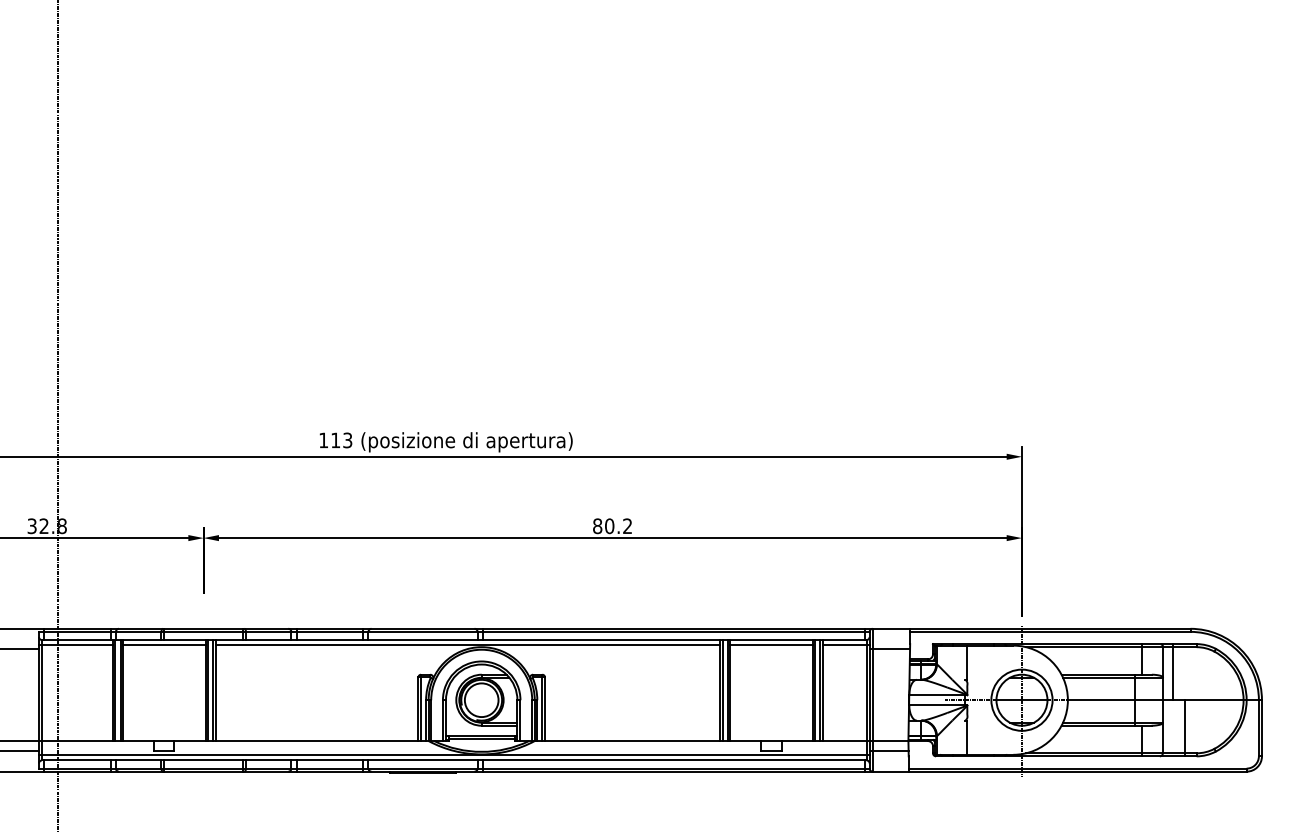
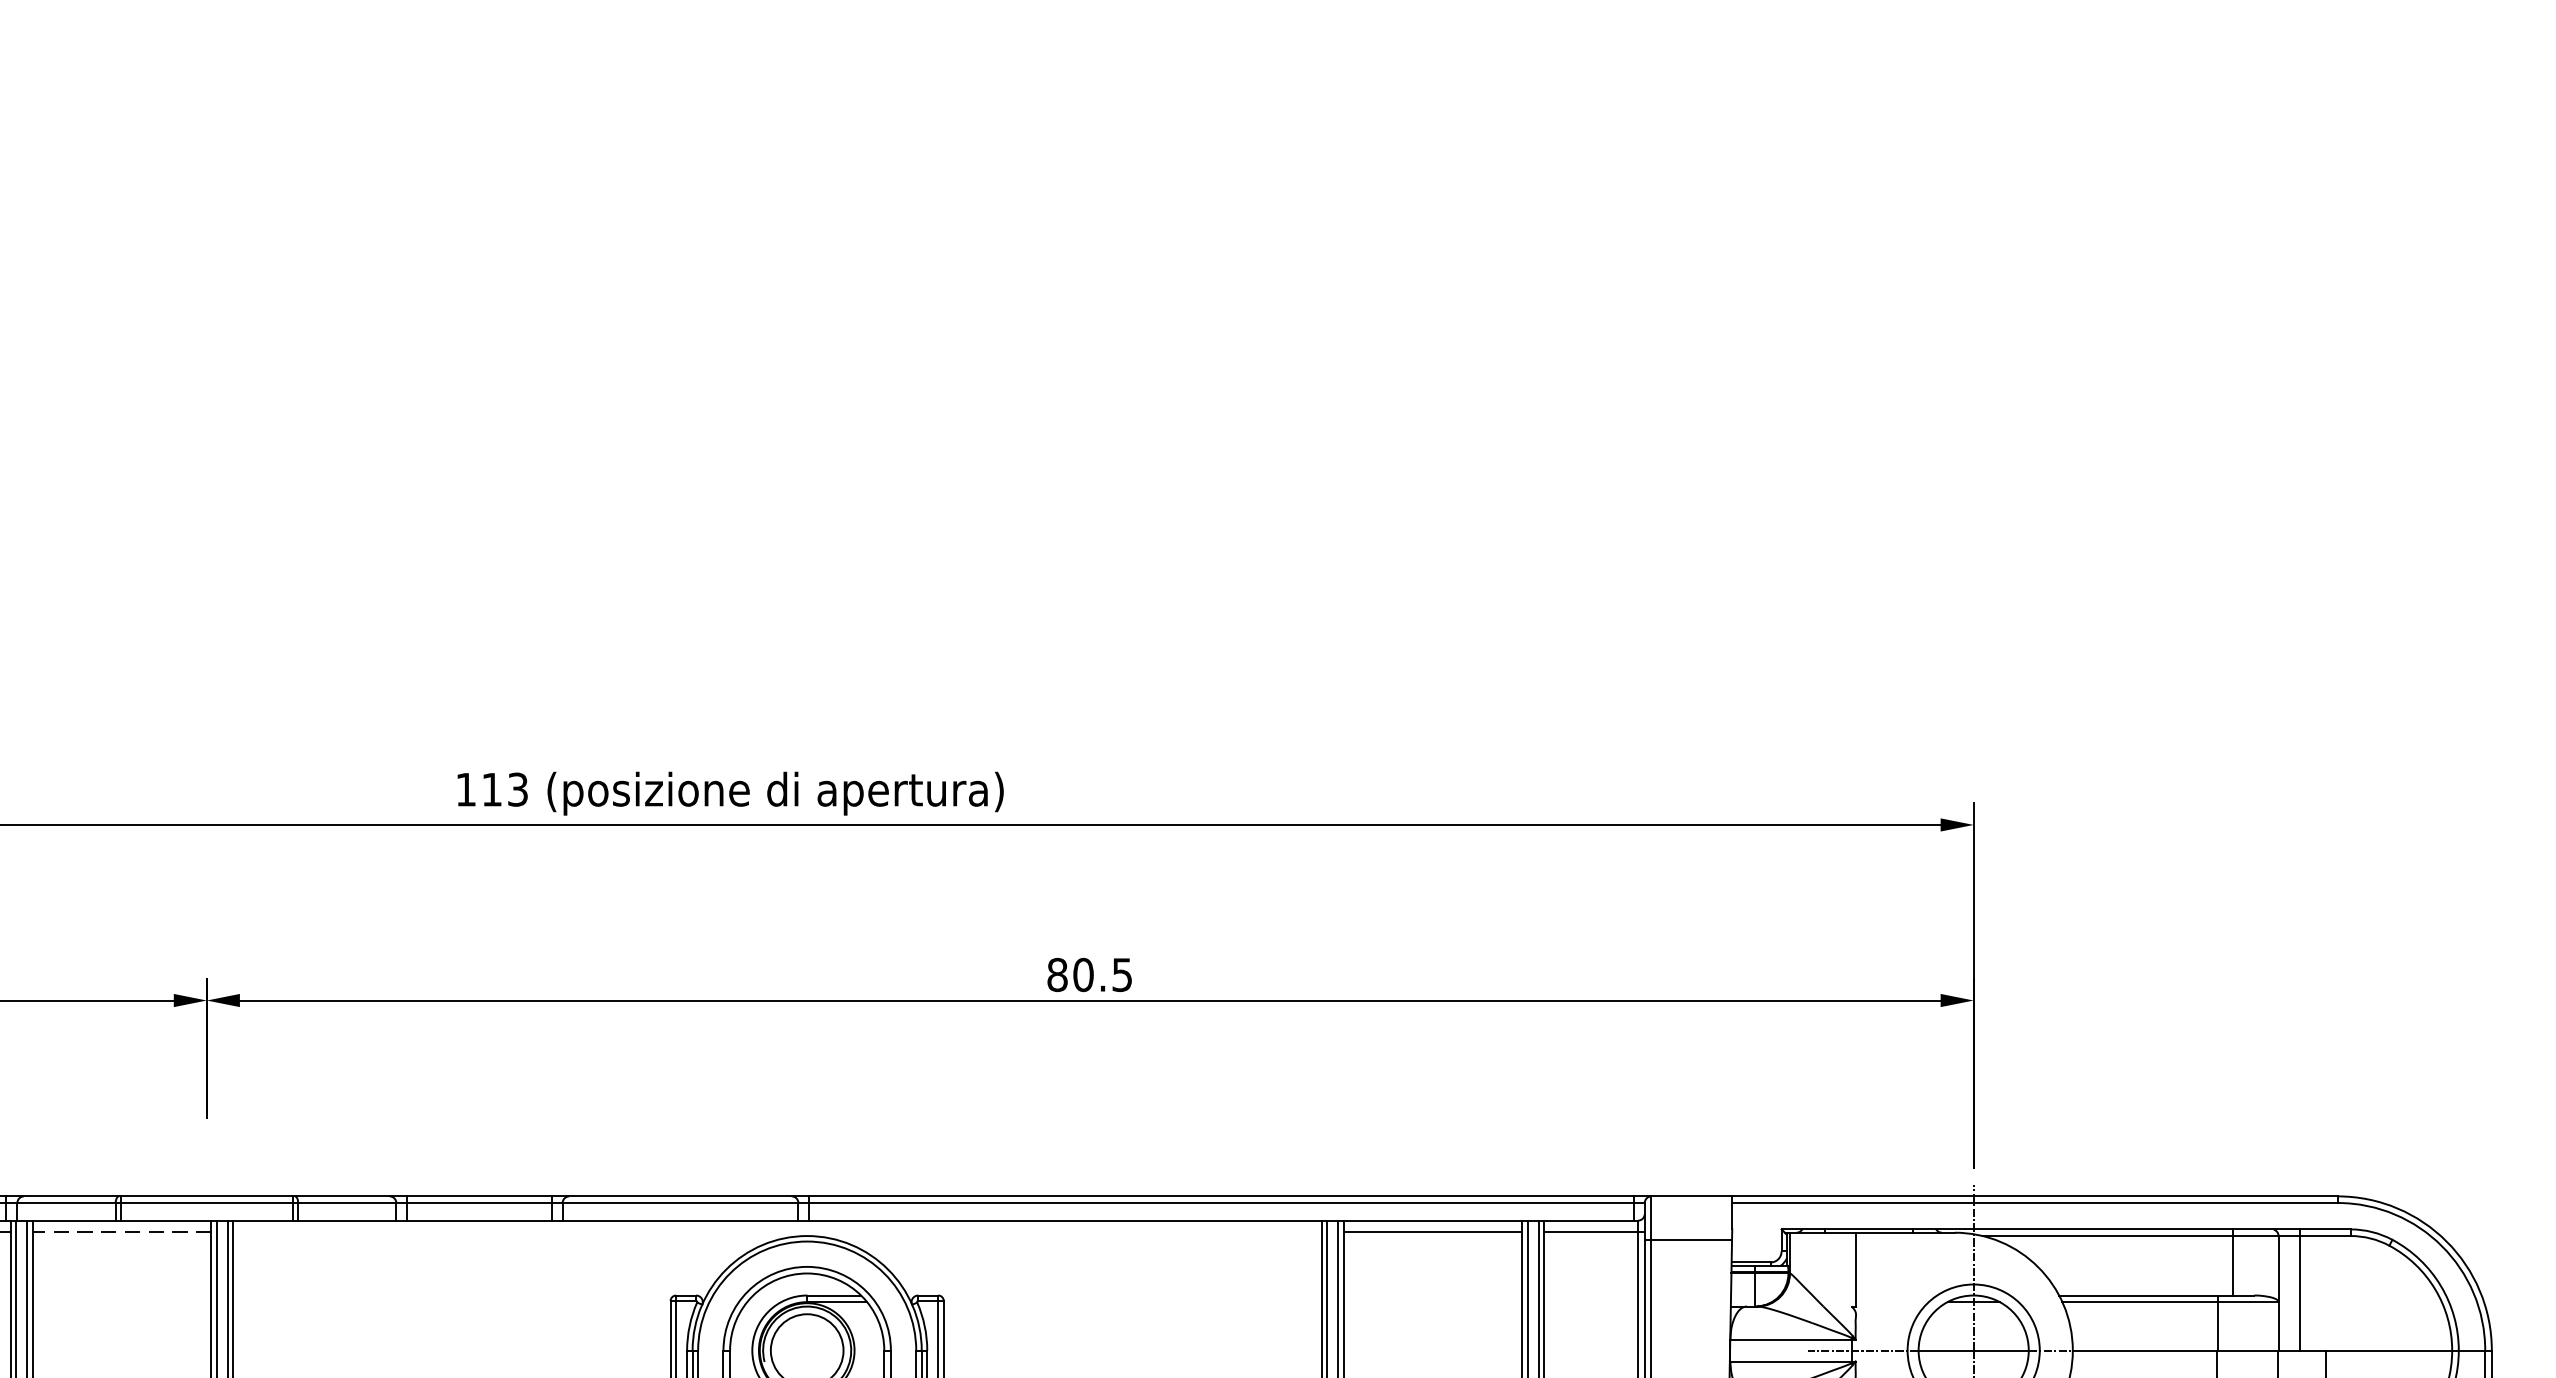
text: (627, 526) -> (1121, 975), 80.2 -> 80.5
line: (163, 645) -> (120, 1232), solid -> dashed
line: (467, 645) -> (776, 1232), removed

